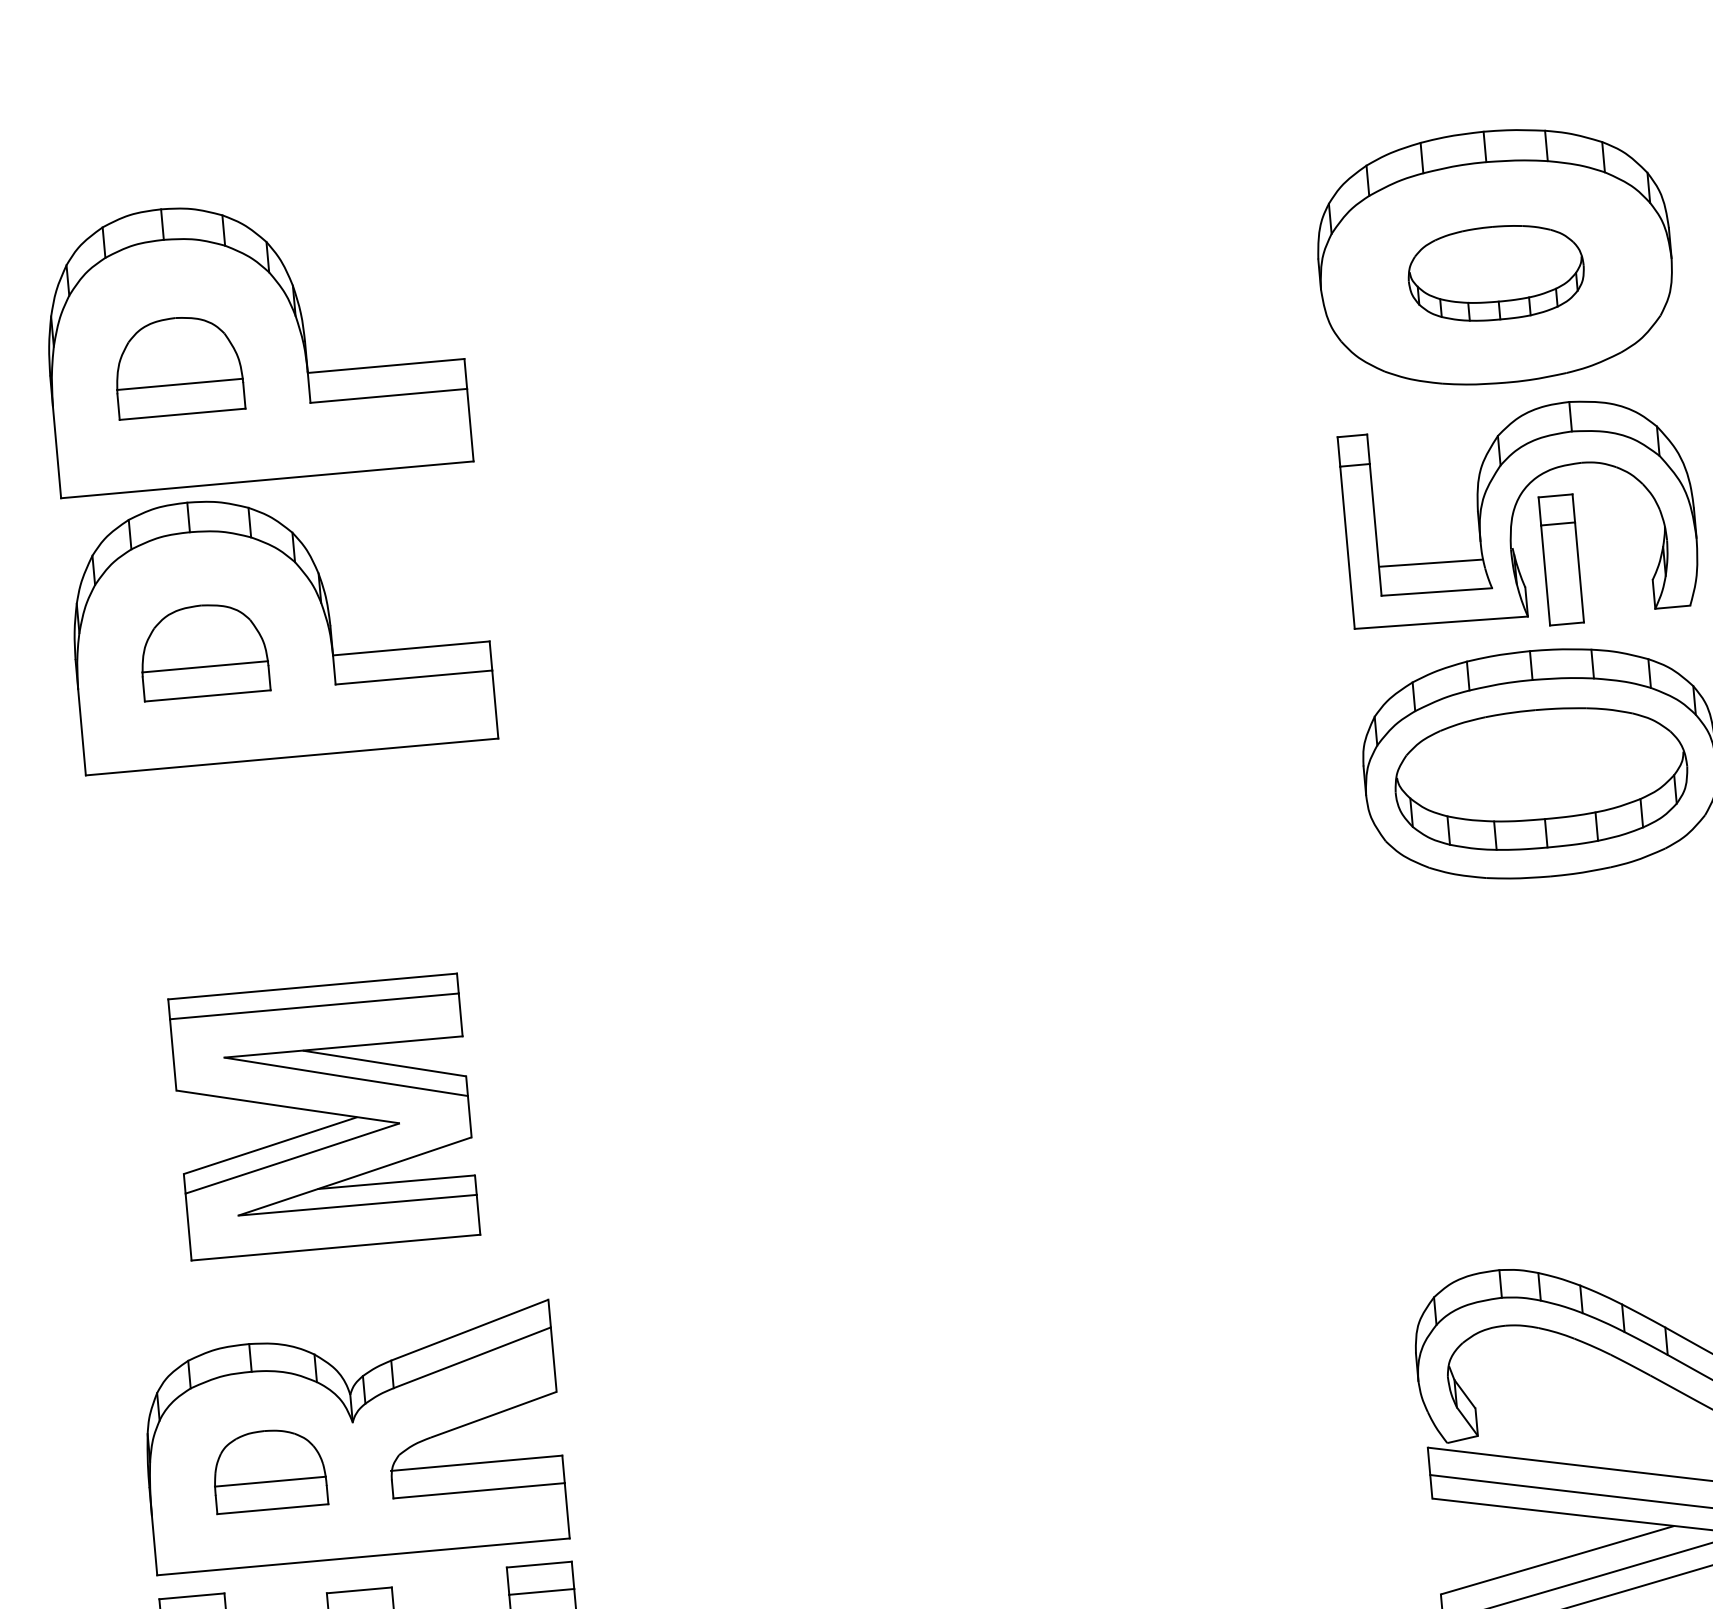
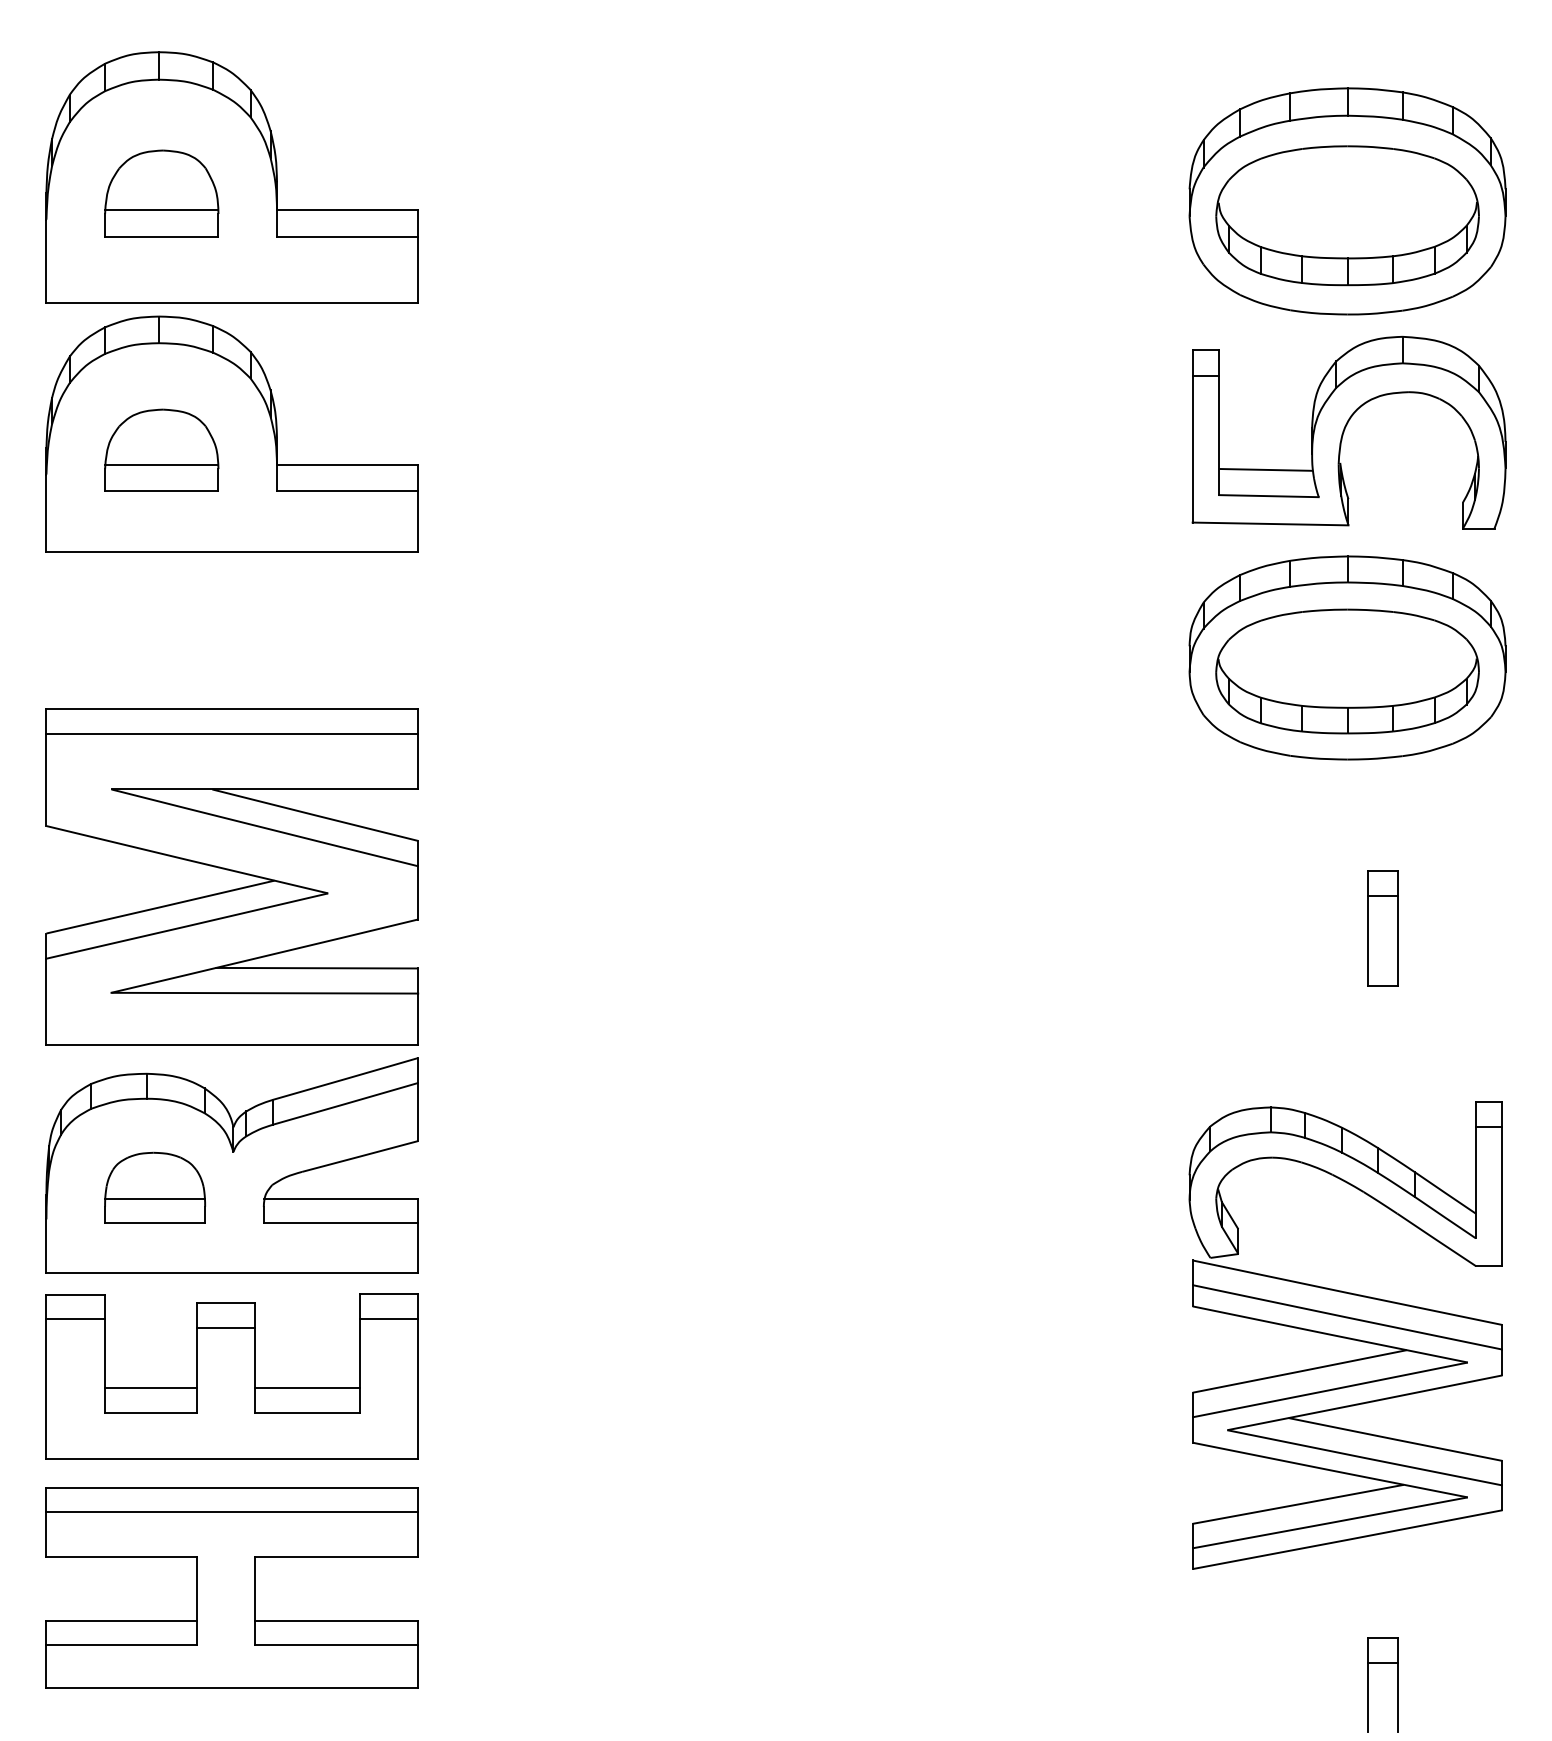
part: (1496, 272) -> (1347, 215), size x1.67
part: (1560, 560) -> (1382, 928), moved
part: (324, 1116) -> (232, 876), size x1.43

